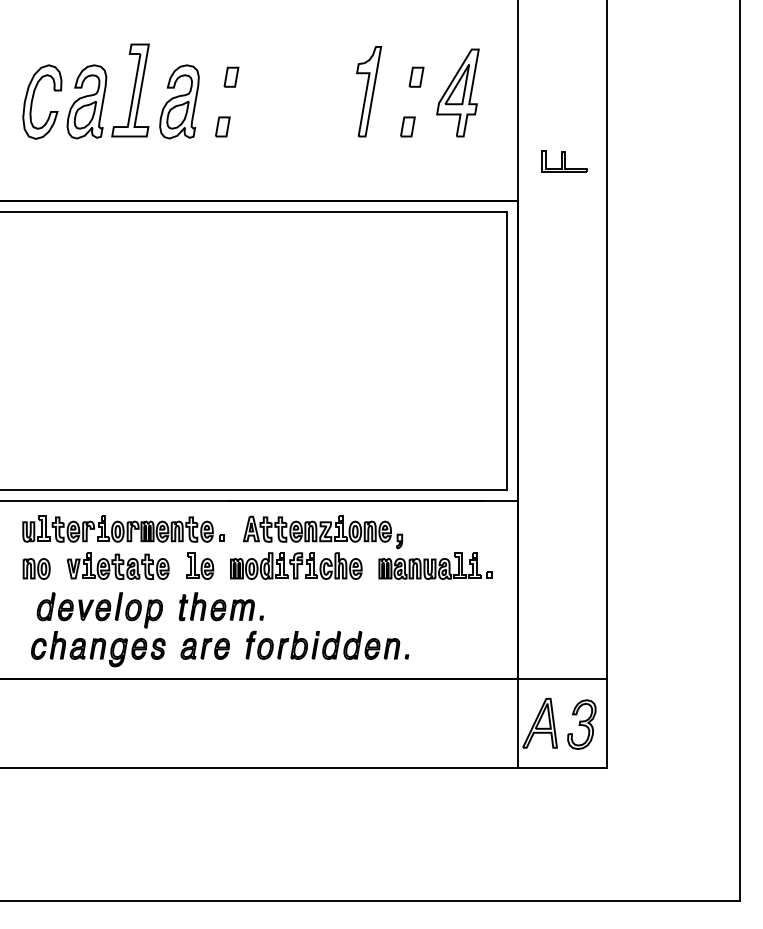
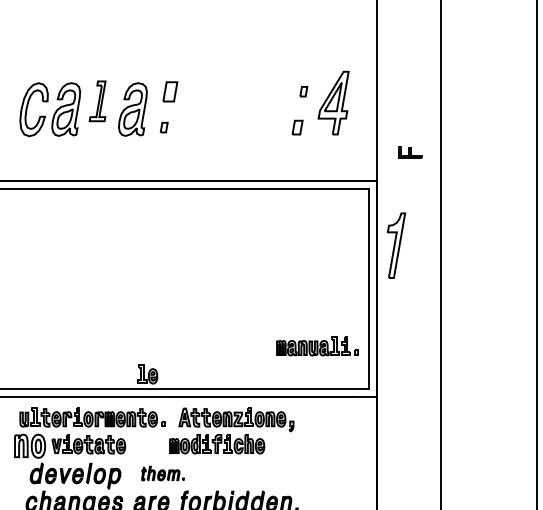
part: (231, 76) -> (170, 91), size x1.4
part: (416, 76) -> (303, 91), size x0.7
part: (130, 90) -> (97, 101), size x0.6
part: (369, 91) -> (396, 245), moved
part: (222, 126) -> (163, 127), size x0.7
part: (564, 161) -> (410, 152), size x0.7
part: (200, 565) -> (148, 373), moved
part: (435, 565) -> (317, 345), moved
part: (36, 568) -> (29, 445), size x1.6
part: (220, 606) -> (162, 473), size x0.7

